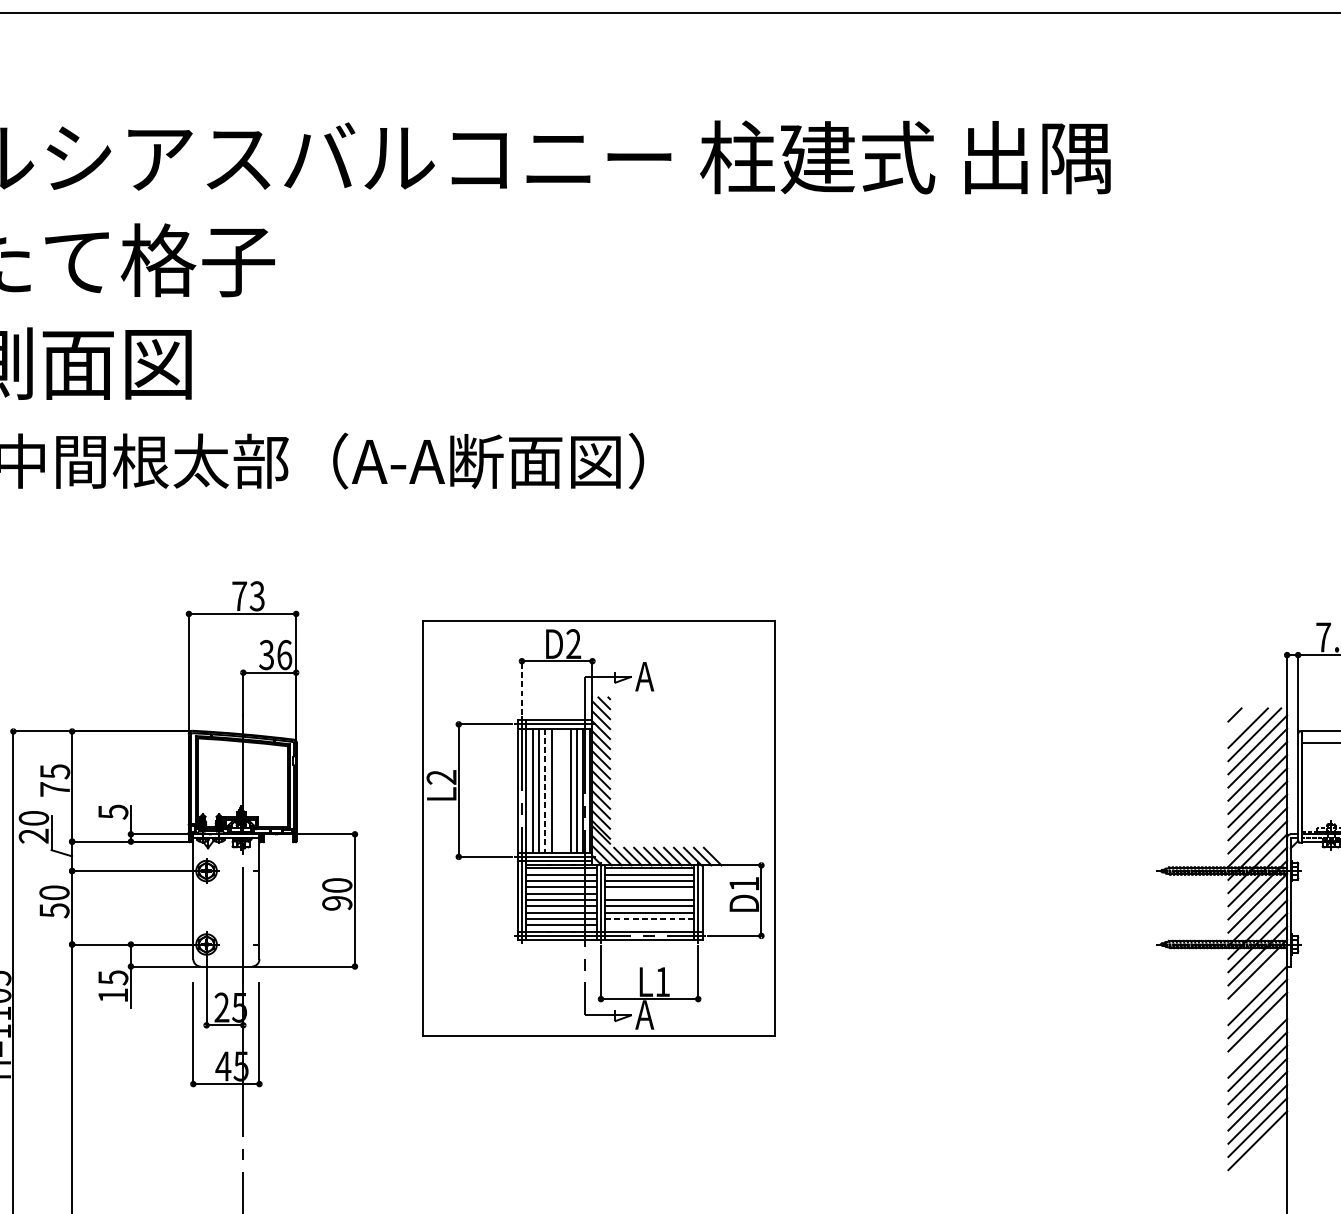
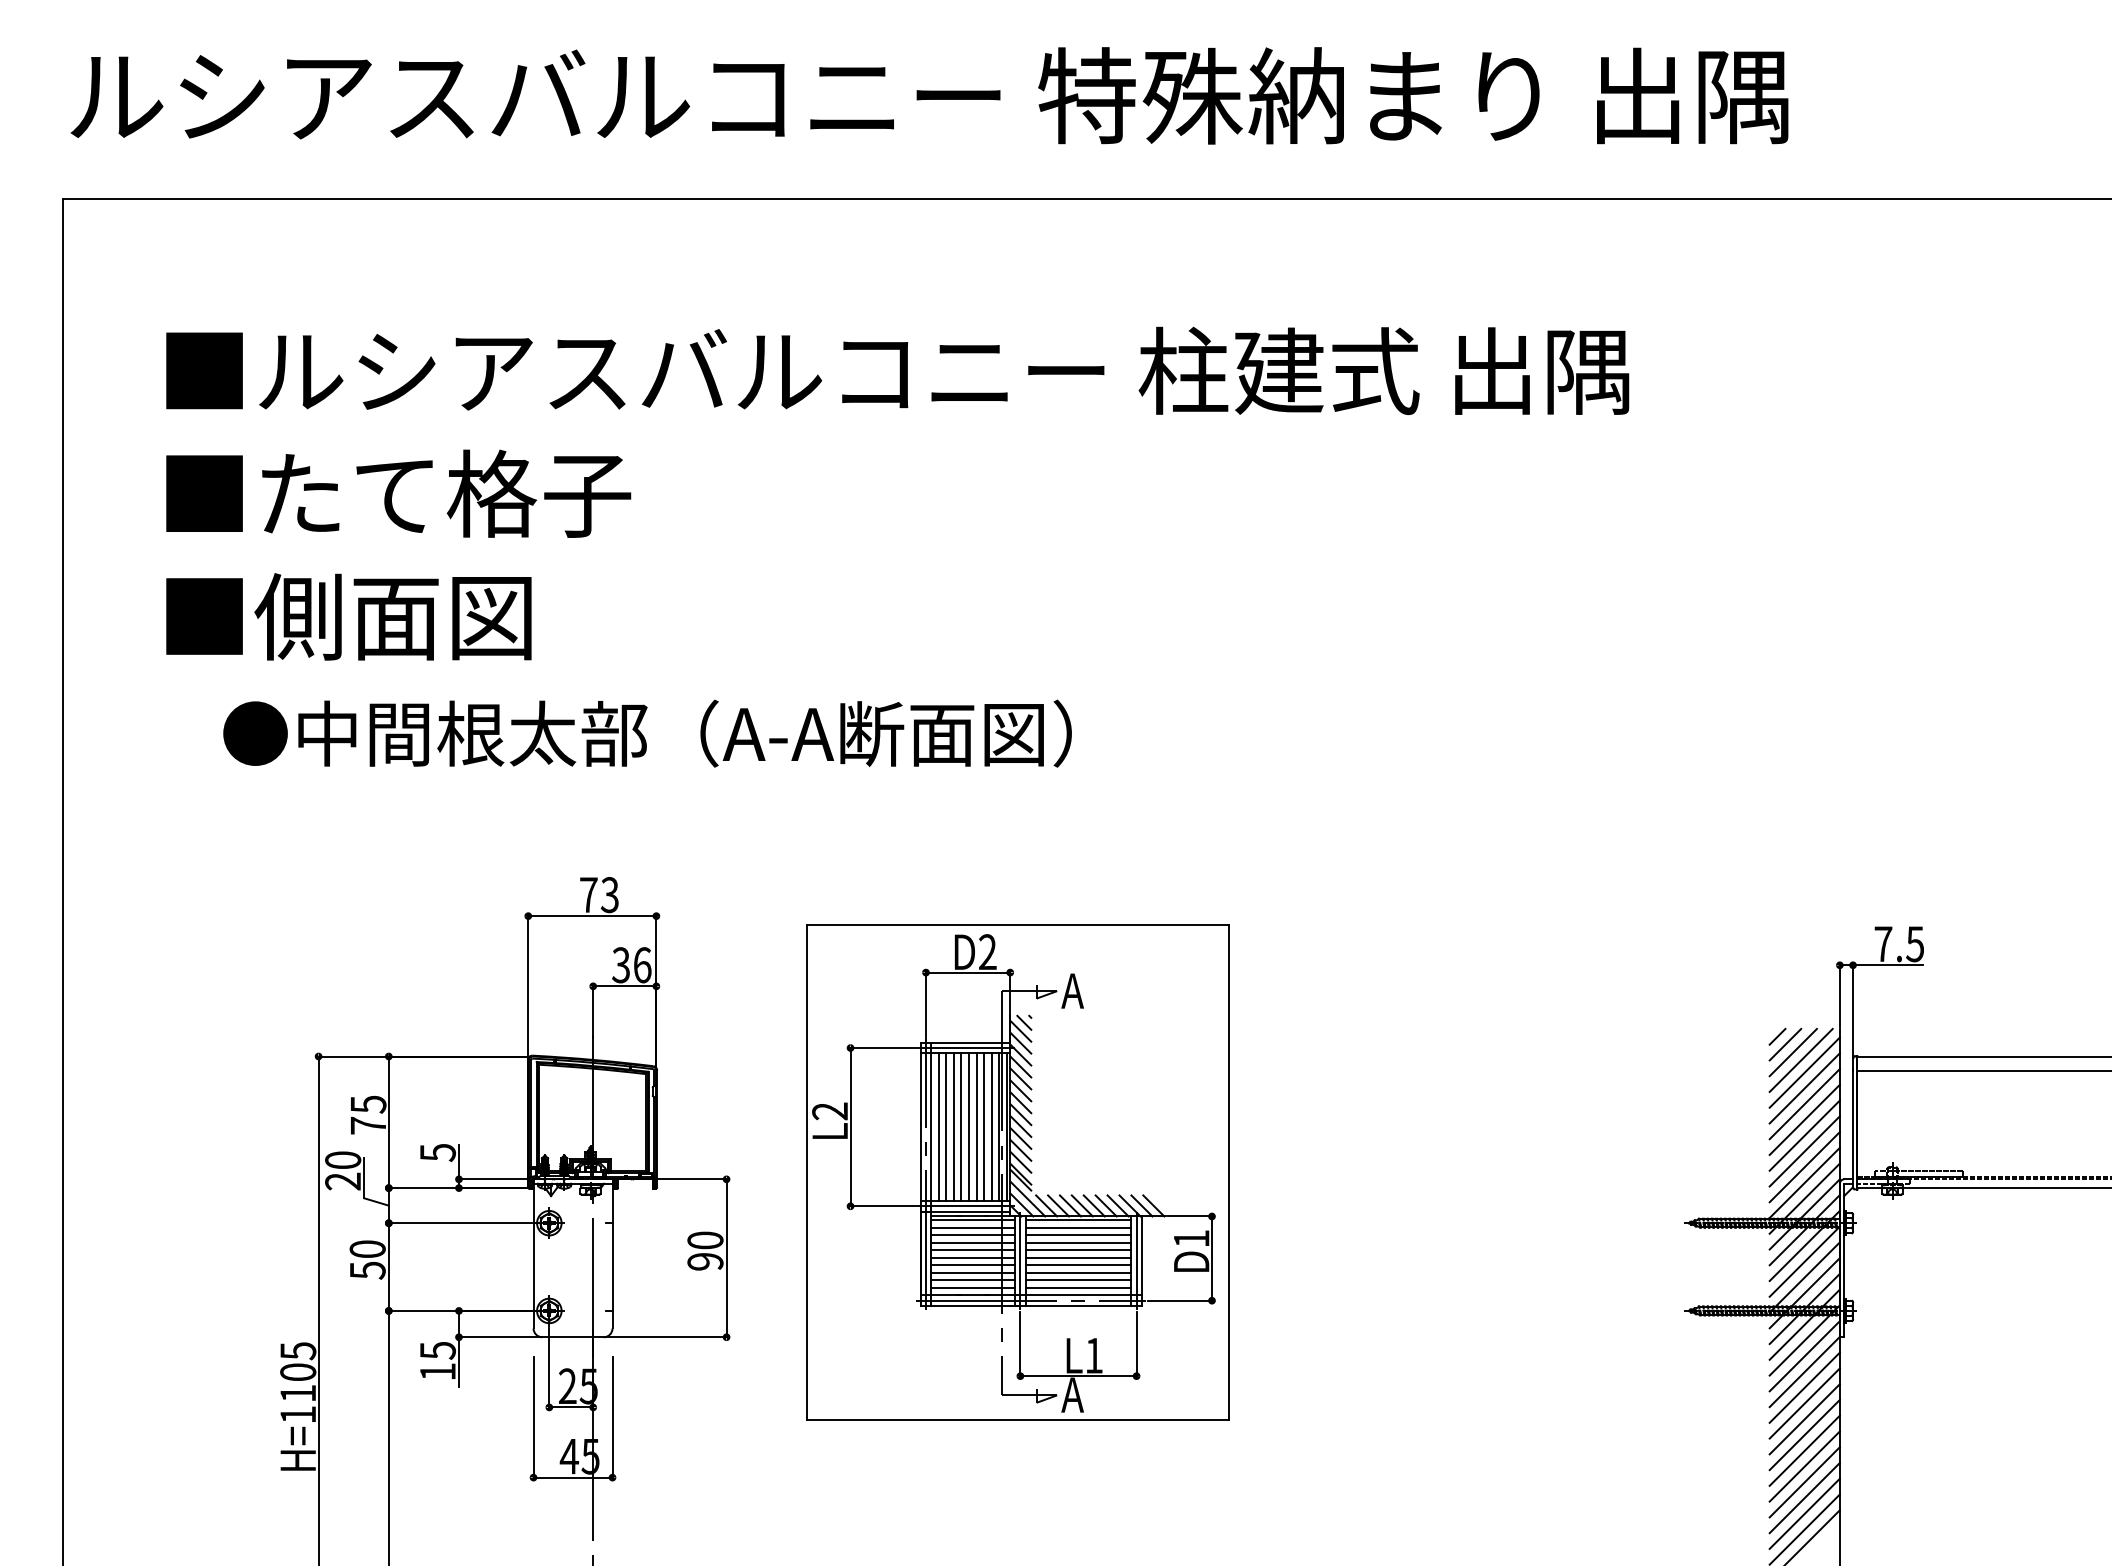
line: (522, 687) -> (926, 1003), dashed -> solid
line: (1241, 721) -> (1785, 1044), added
line: (544, 790) -> (953, 1127), dashed -> solid
line: (557, 790) -> (968, 1127), added
line: (564, 790) -> (976, 1127), added
line: (649, 893) -> (1078, 1250), added
line: (649, 919) -> (1078, 1280), dashed -> solid
line: (649, 924) -> (1078, 1287), added
line: (1257, 982) -> (1804, 1356), added
line: (1257, 1035) -> (1804, 1419), added

